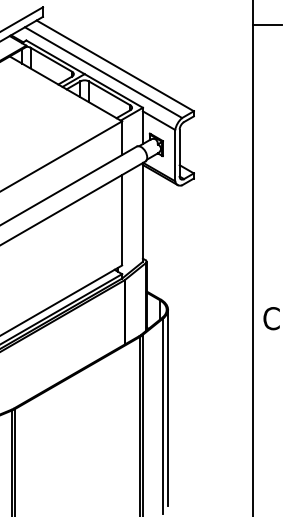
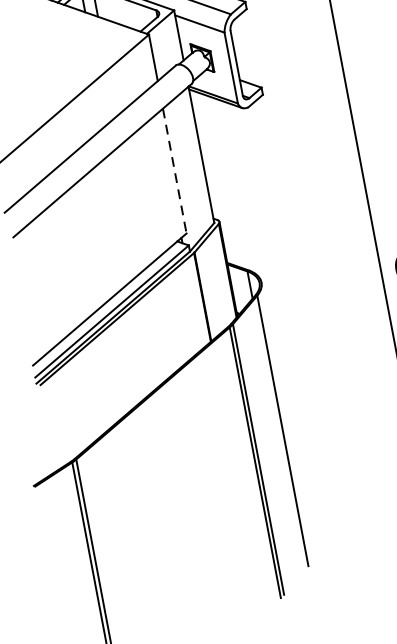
line: (122, 220) -> (175, 171), solid -> dashed
line: (168, 407) -> (287, 417), removed

